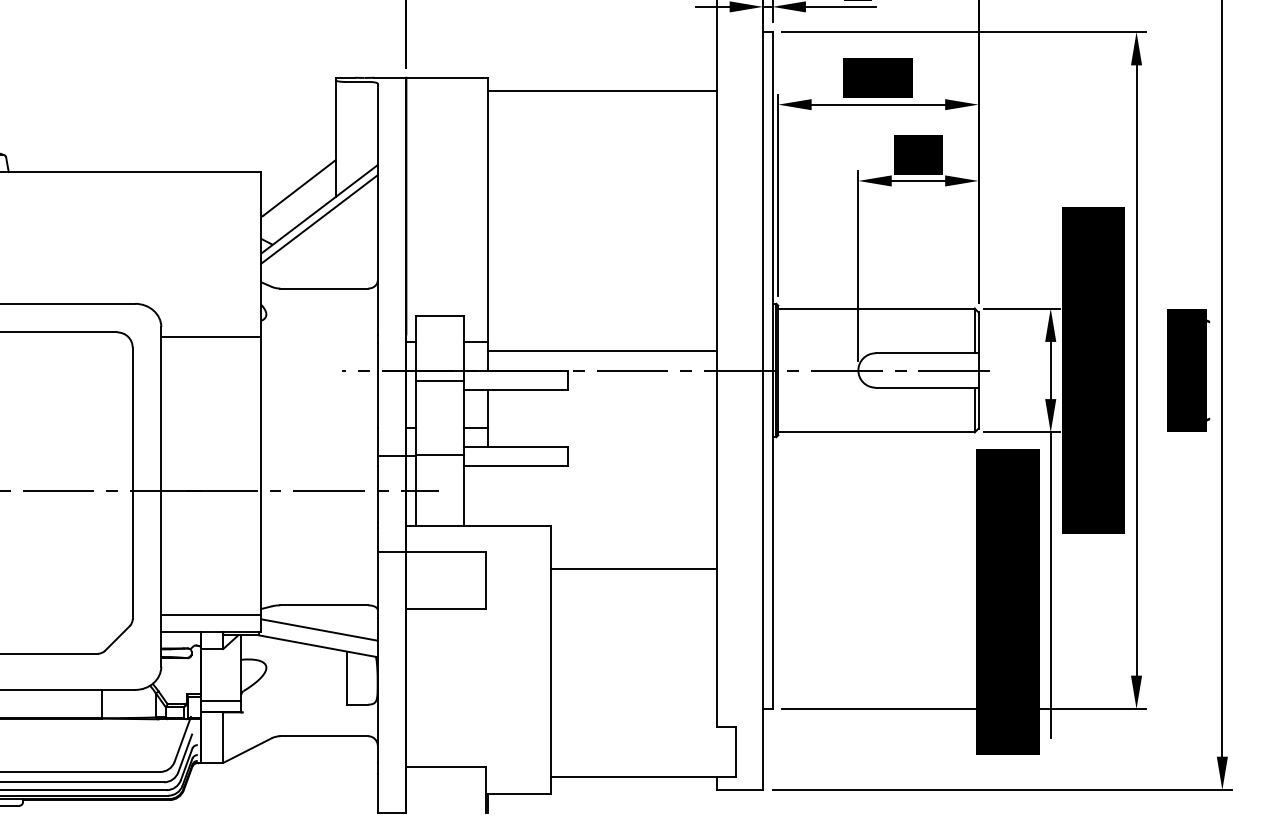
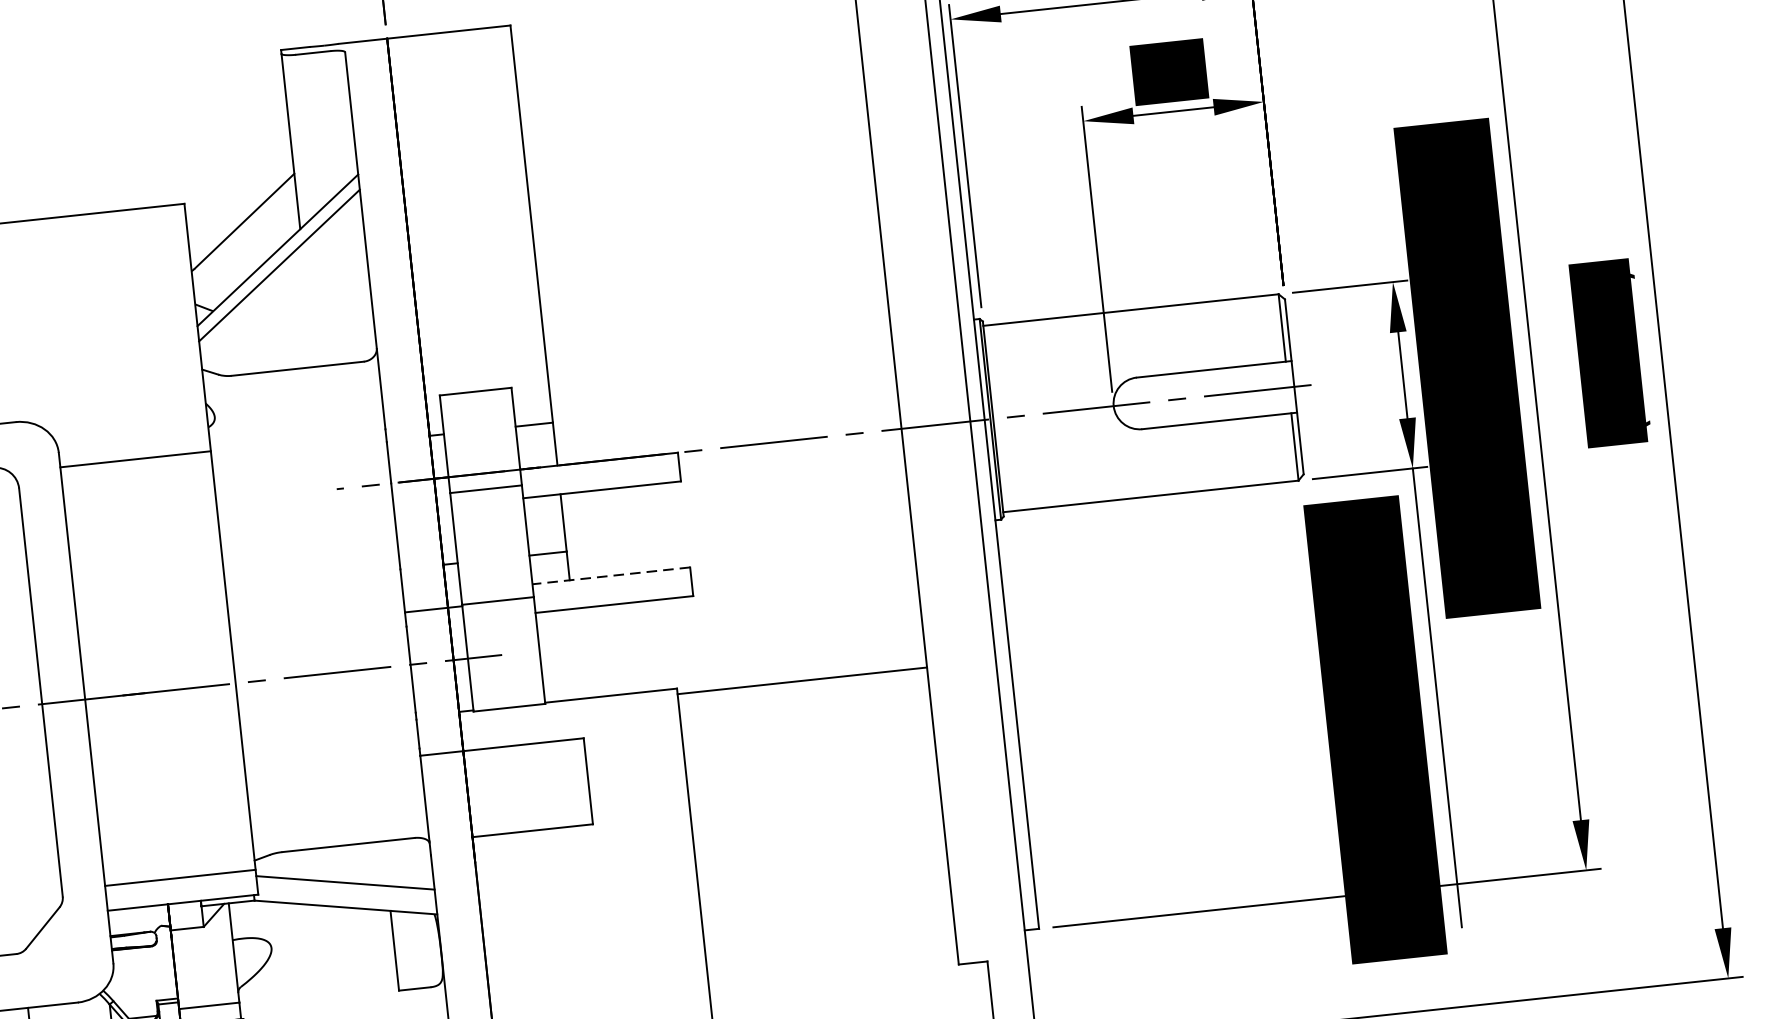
line: (602, 91) -> (684, 27), removed
line: (602, 351) -> (726, 418), removed
line: (515, 446) -> (610, 575), solid -> dashed
line: (634, 569) -> (802, 681), moved

